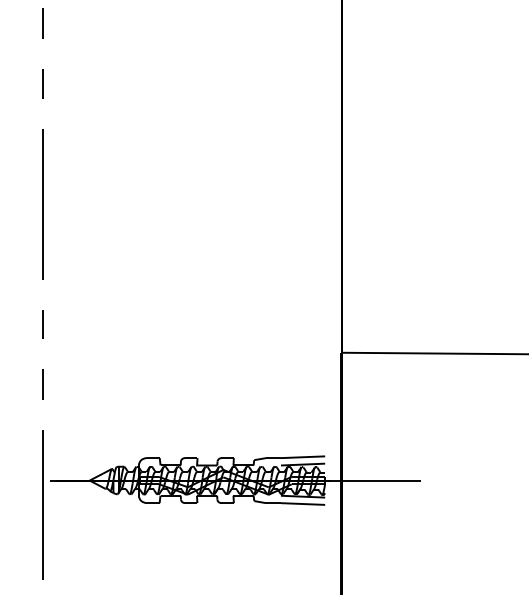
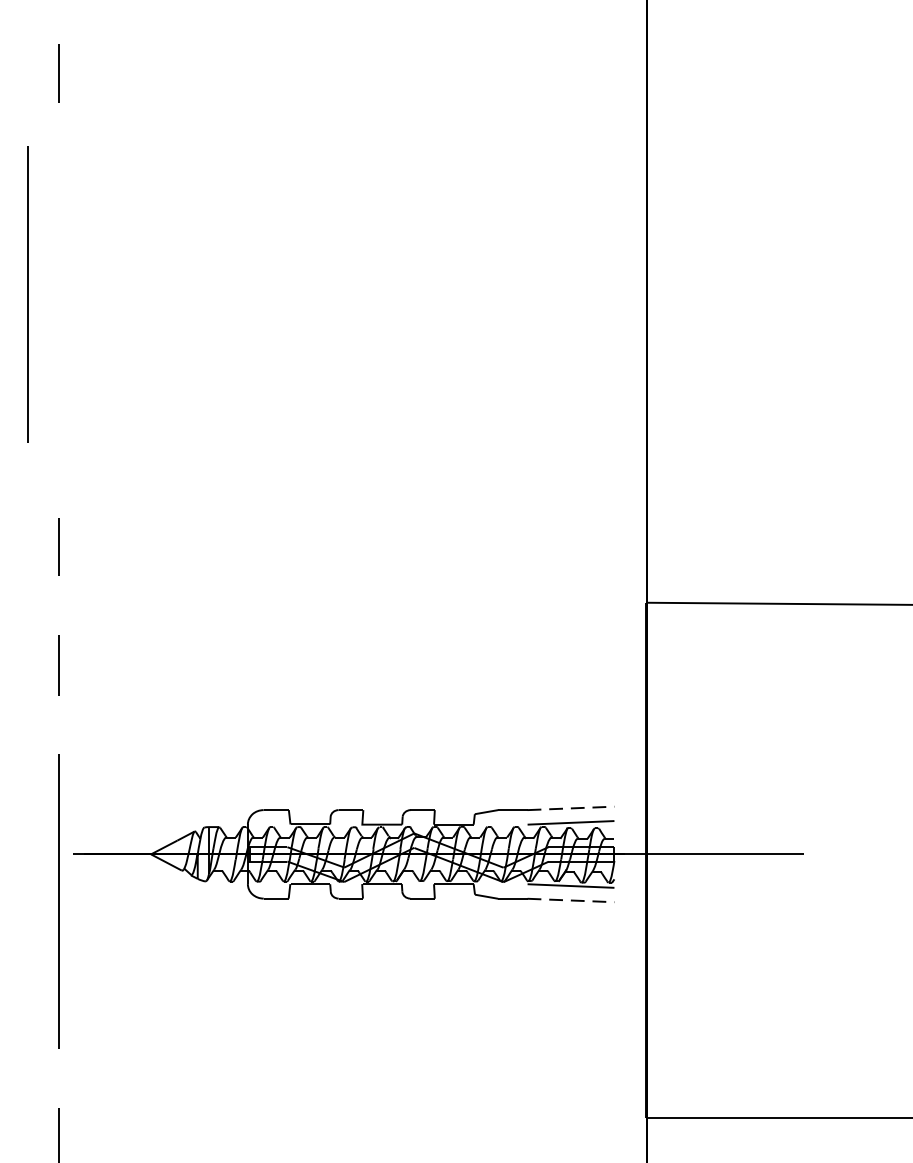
line: (42, 204) -> (26, 295), moved
line: (303, 457) -> (571, 808), solid -> dashed
line: (303, 504) -> (571, 901), solid -> dashed

